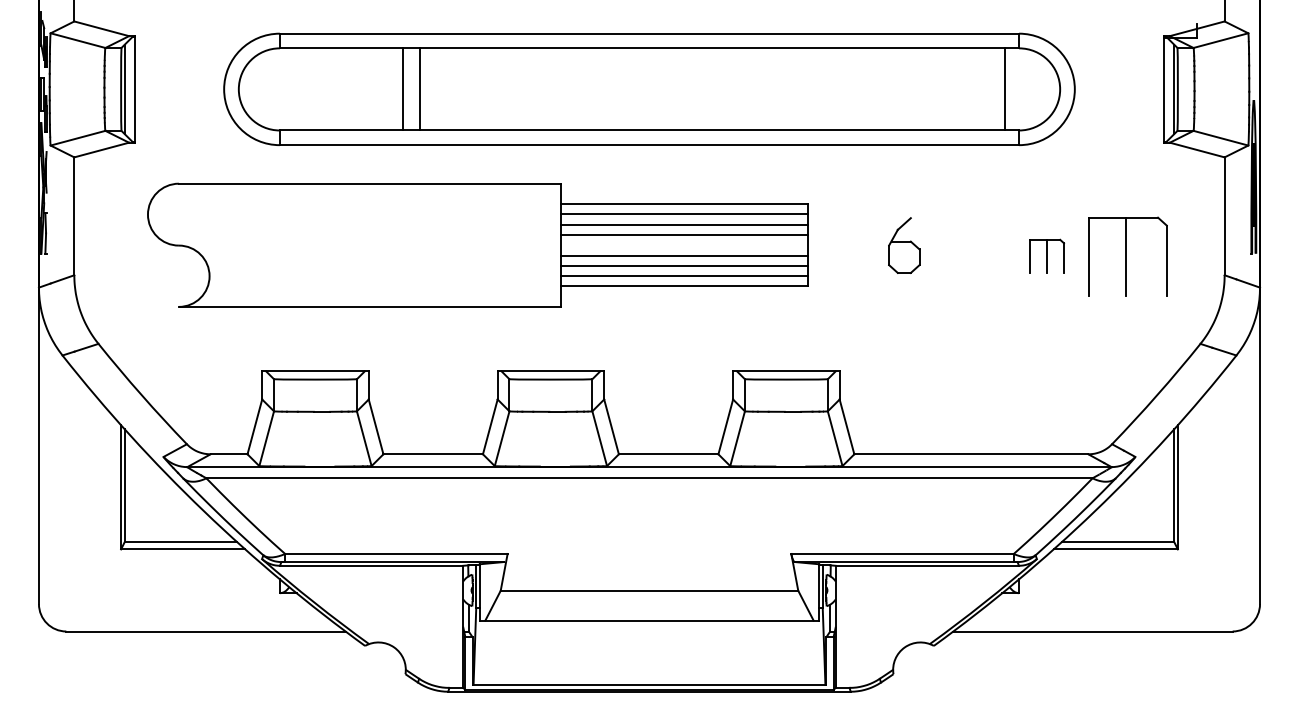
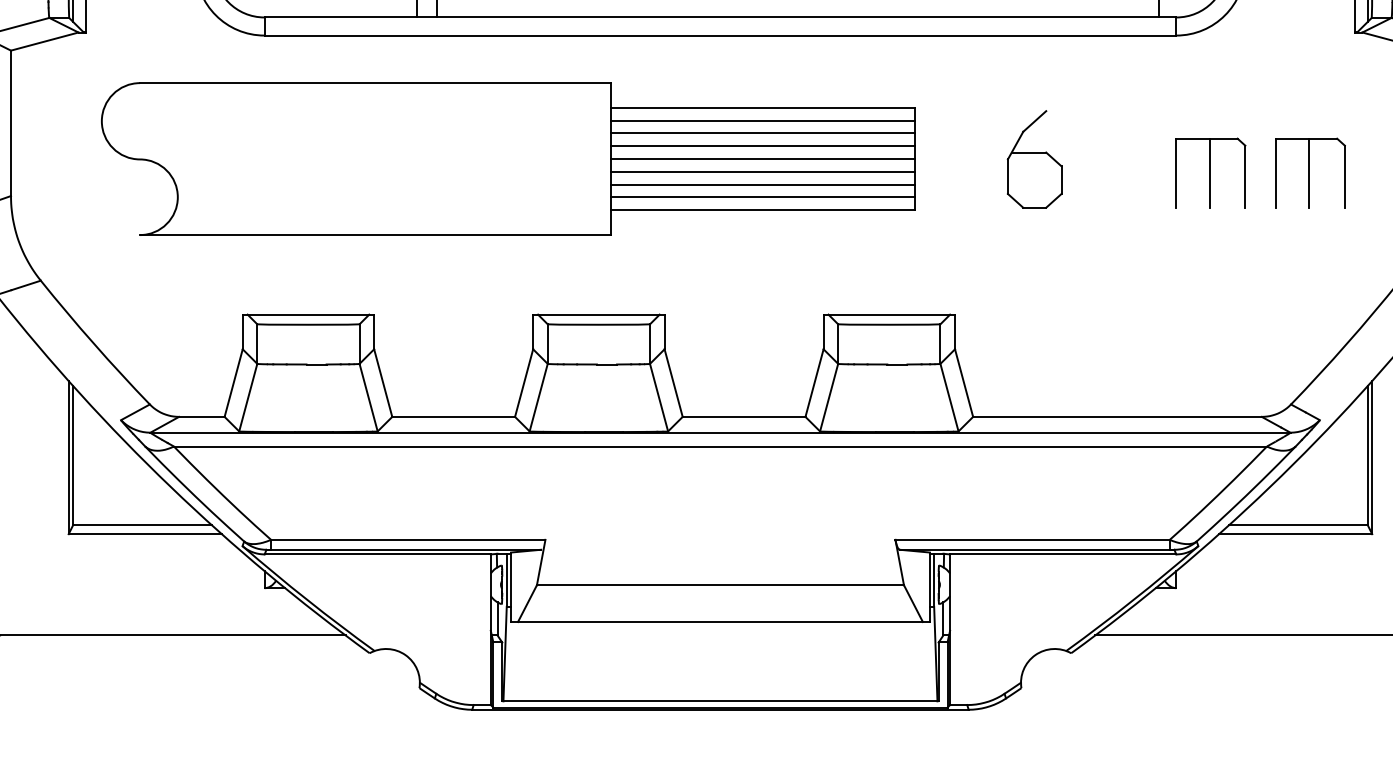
line: (684, 245) -> (763, 159), added
part: (904, 245) -> (1035, 159), size x1.43
part: (1047, 256) -> (1211, 172), size x1.67
part: (1127, 256) -> (1310, 172), size x0.71

